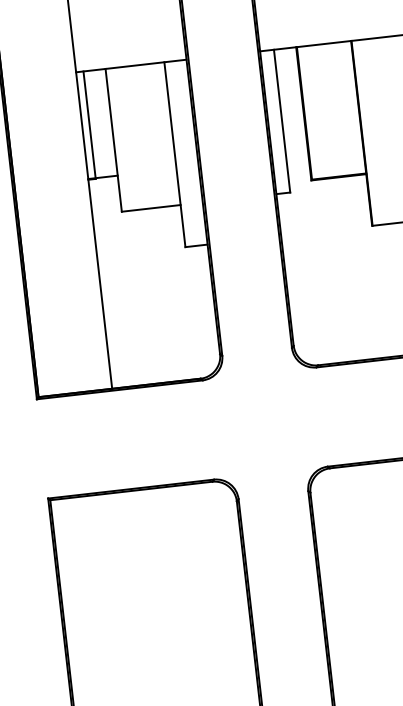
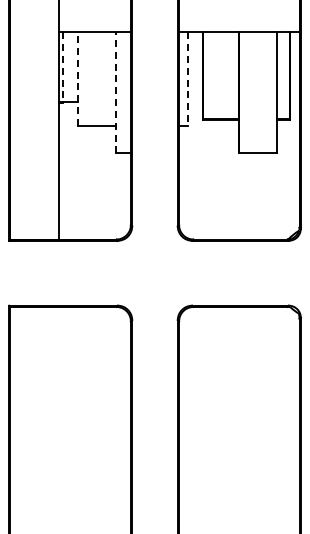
line: (282, 121) -> (188, 79), solid -> dashed
line: (89, 126) -> (63, 68), solid -> dashed
line: (113, 141) -> (77, 79), solid -> dashed
line: (175, 154) -> (116, 92), solid -> dashed

